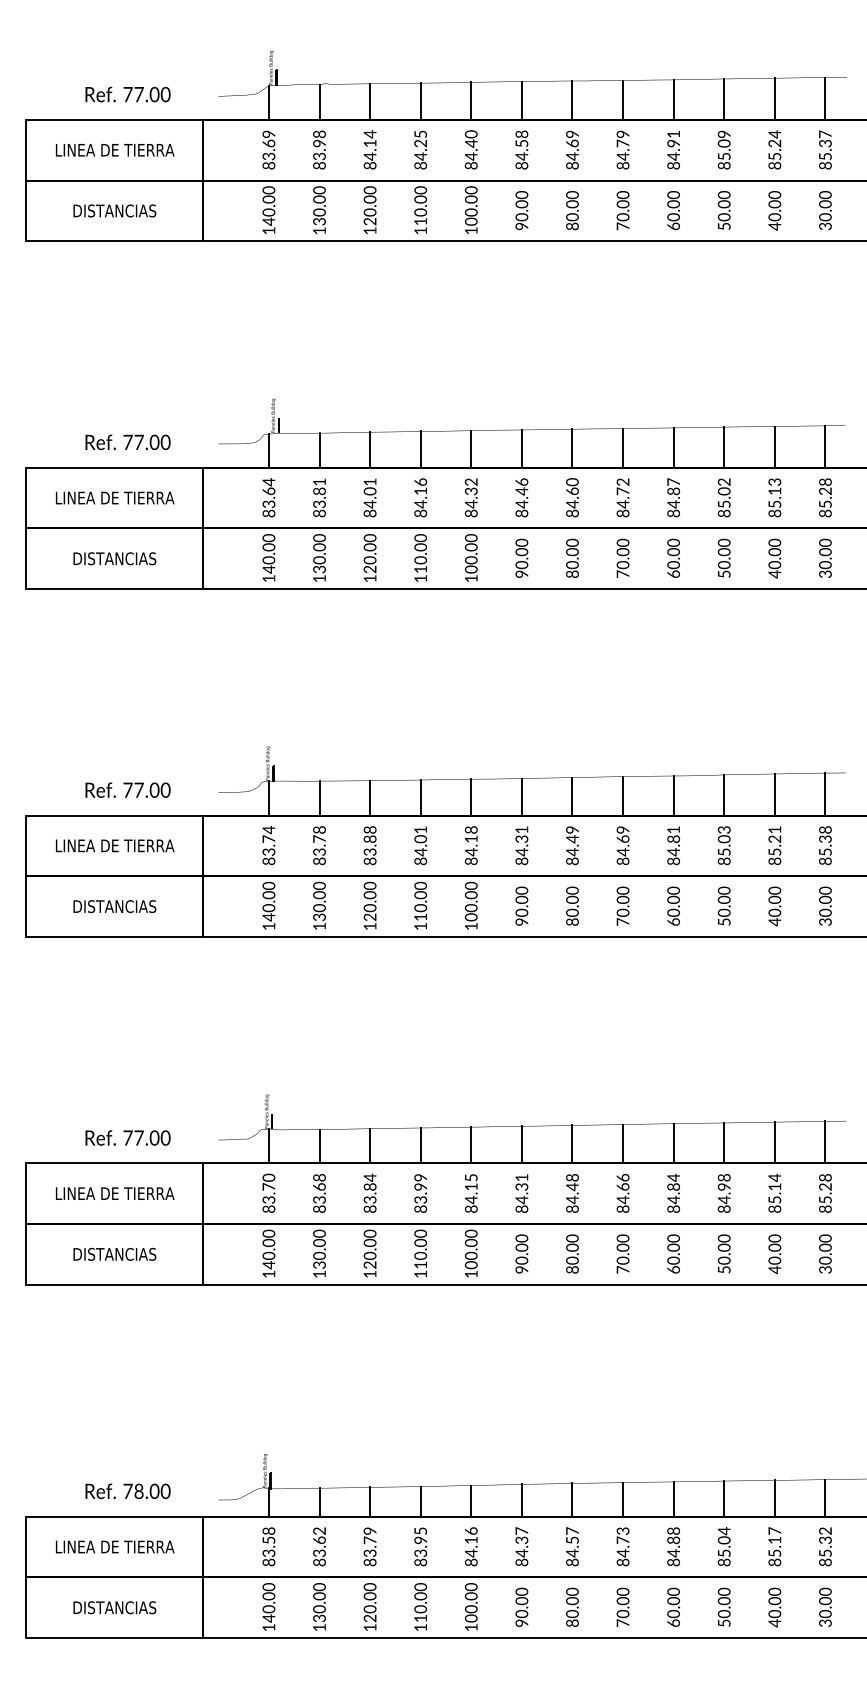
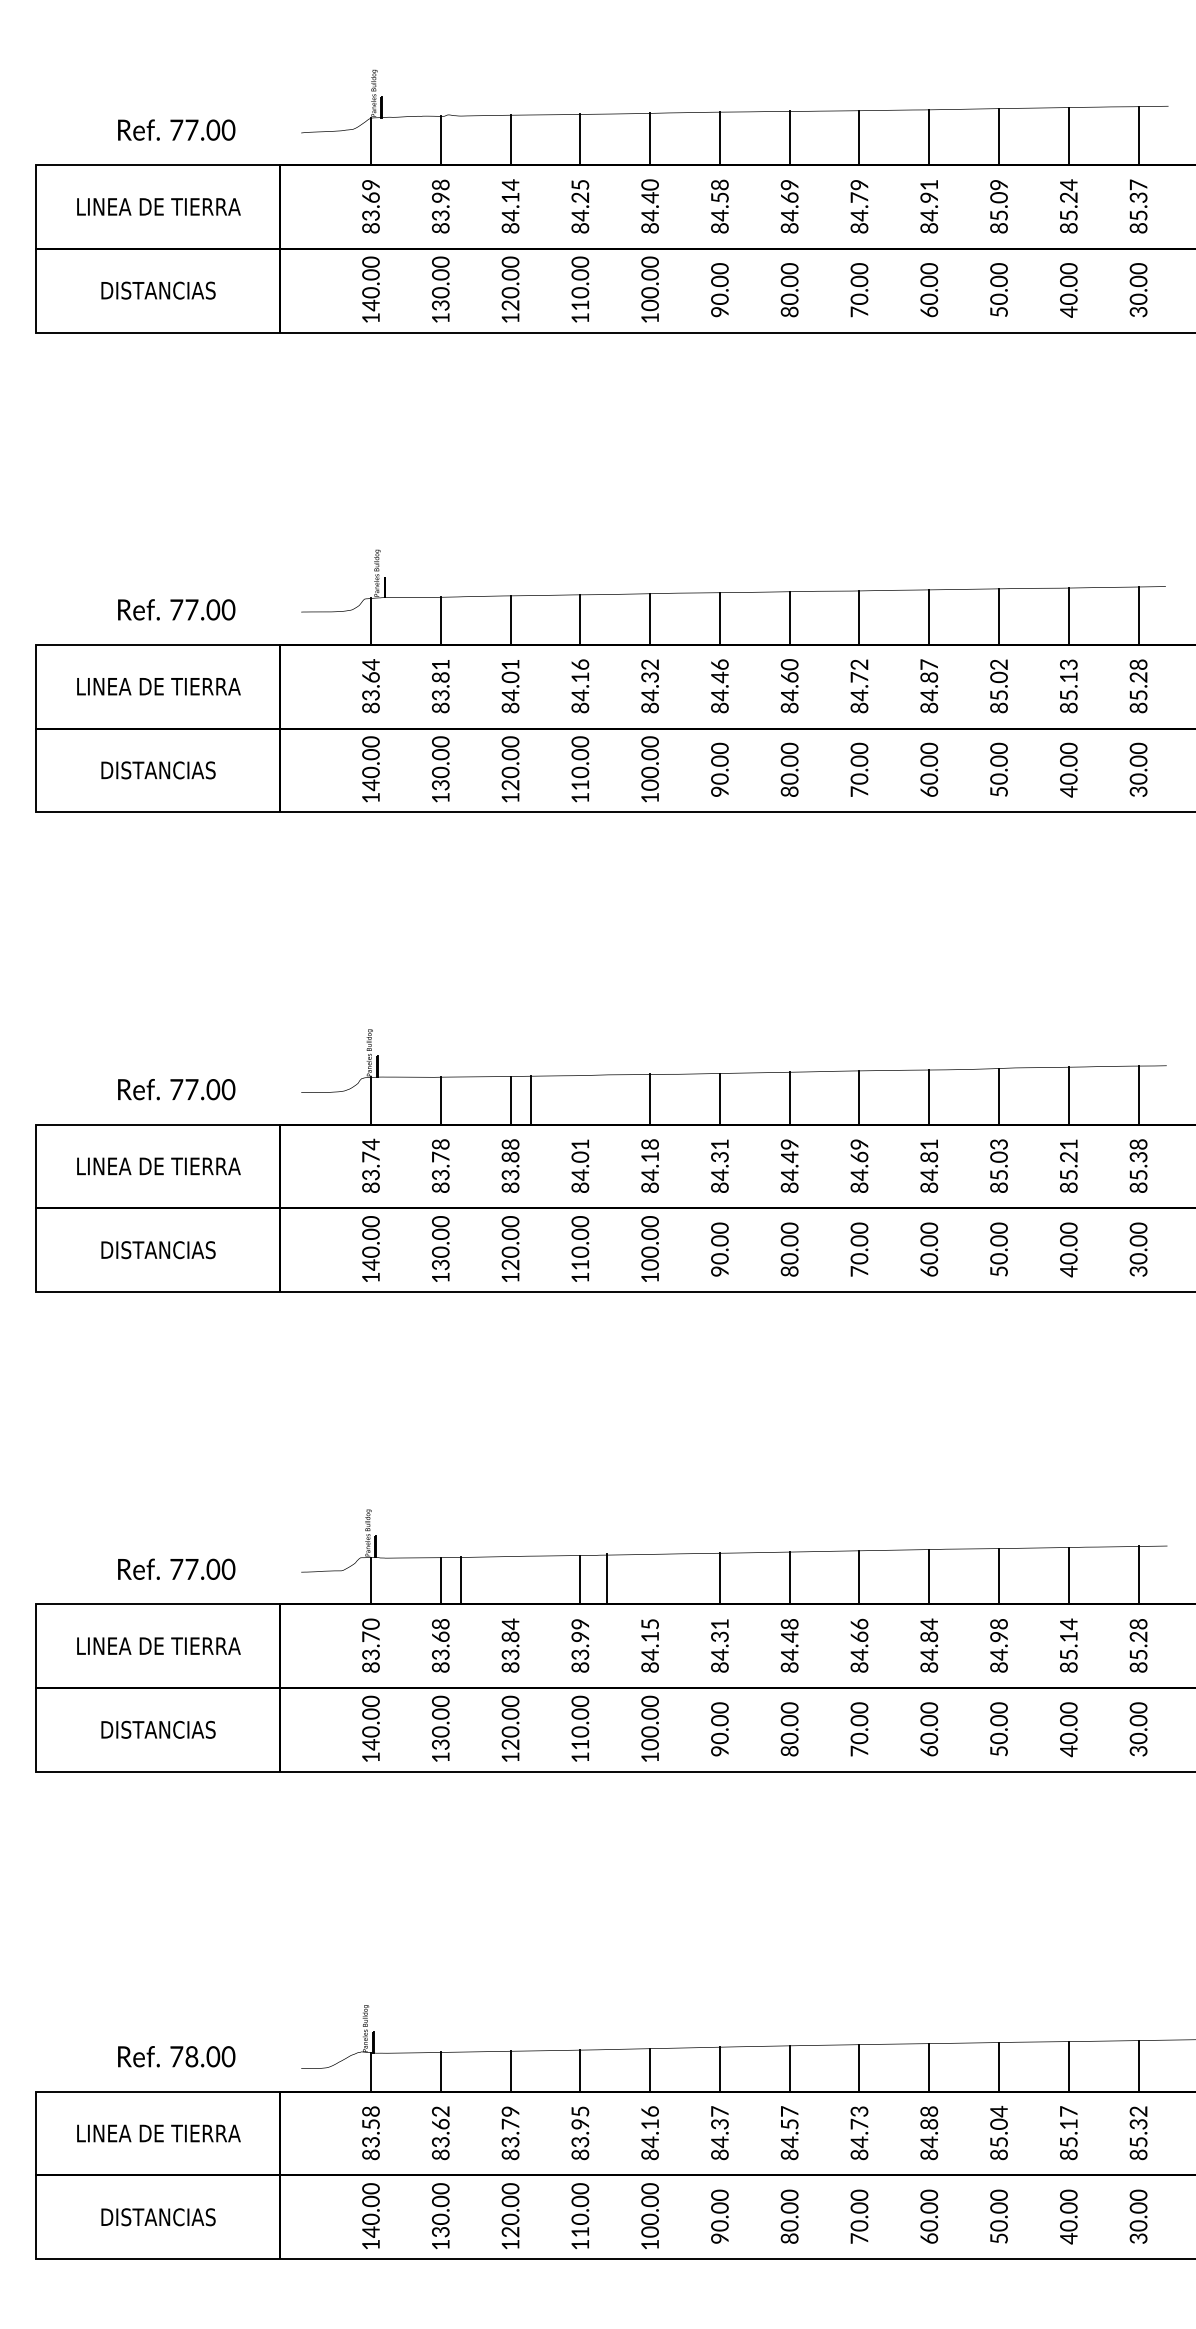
line: (420, 797) -> (531, 1099), moved
line: (471, 1145) -> (607, 1579), moved
line: (370, 1146) -> (460, 1580), moved

